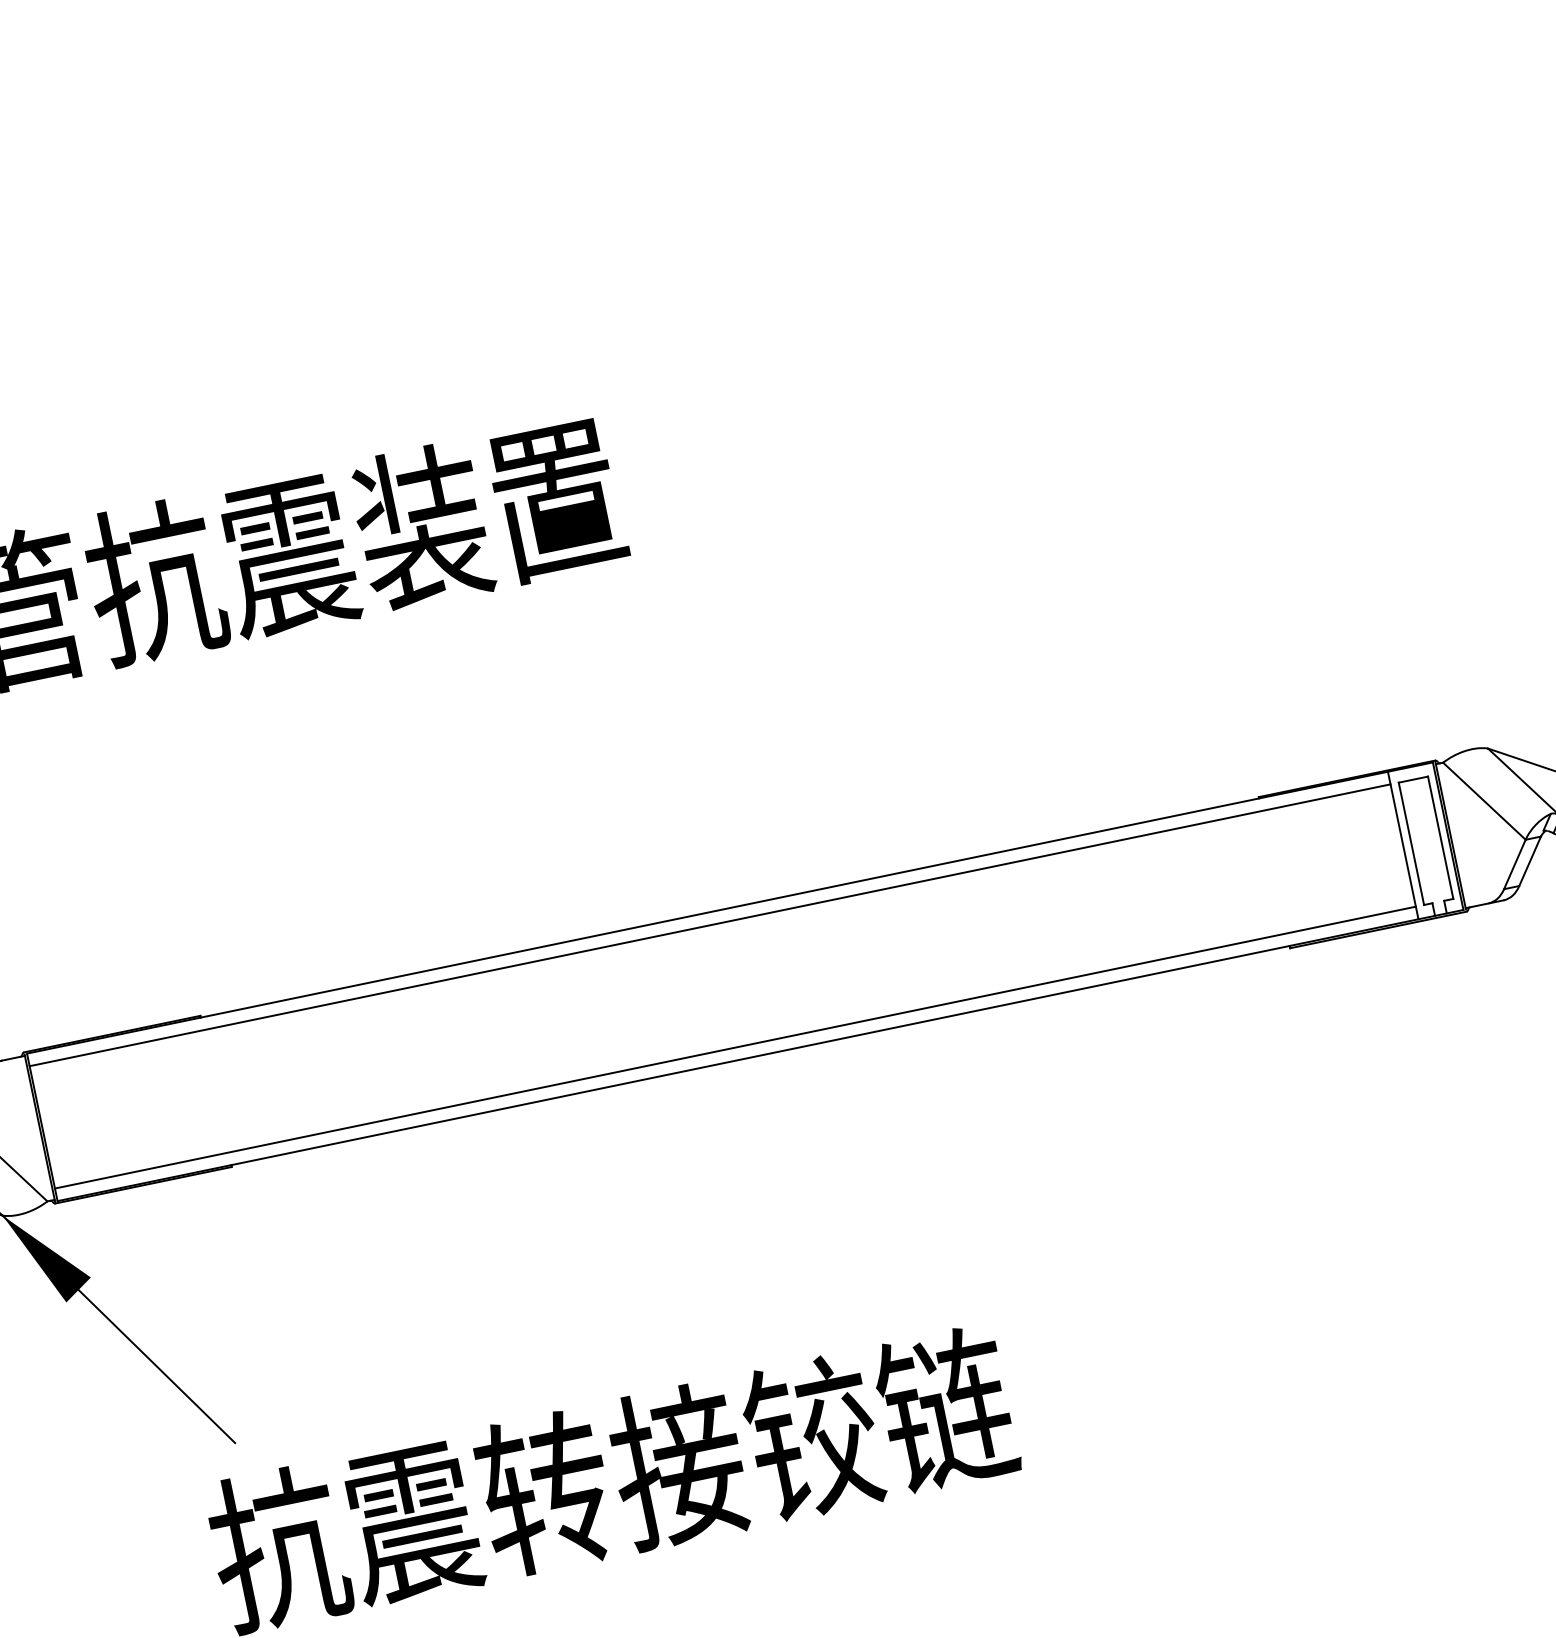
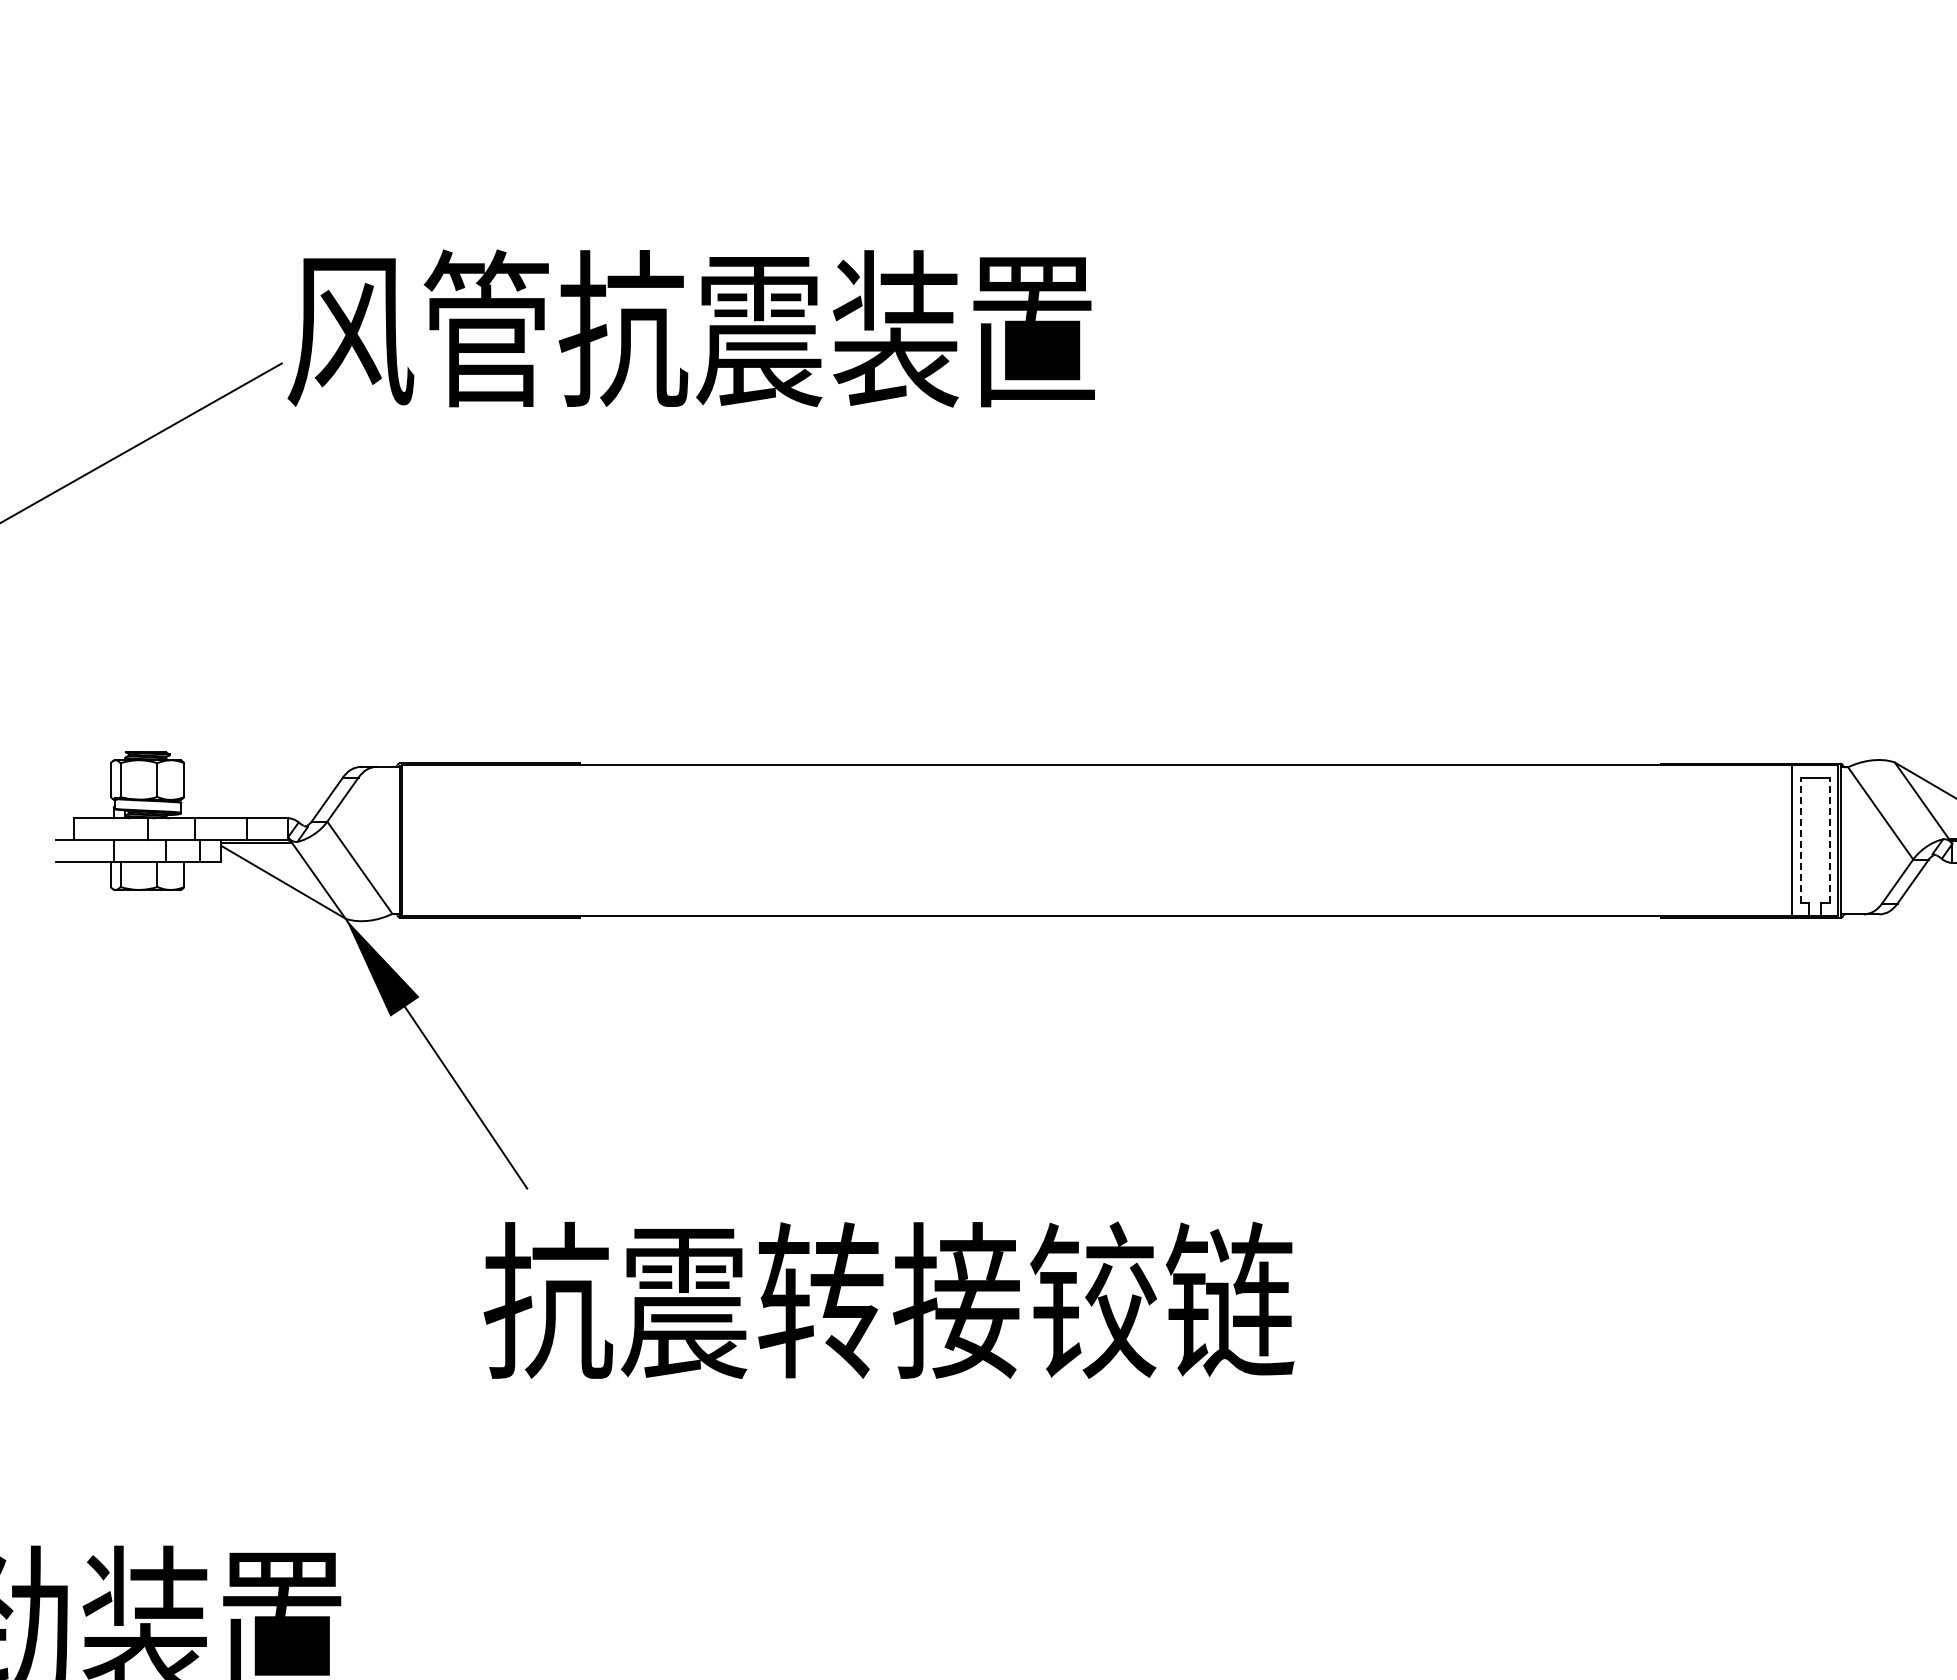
line: (1440, 836) -> (1830, 839), solid -> dashed
line: (1411, 843) -> (1800, 839), solid -> dashed
line: (710, 924) -> (1097, 777), removed
line: (735, 1047) -> (1097, 902), removed

